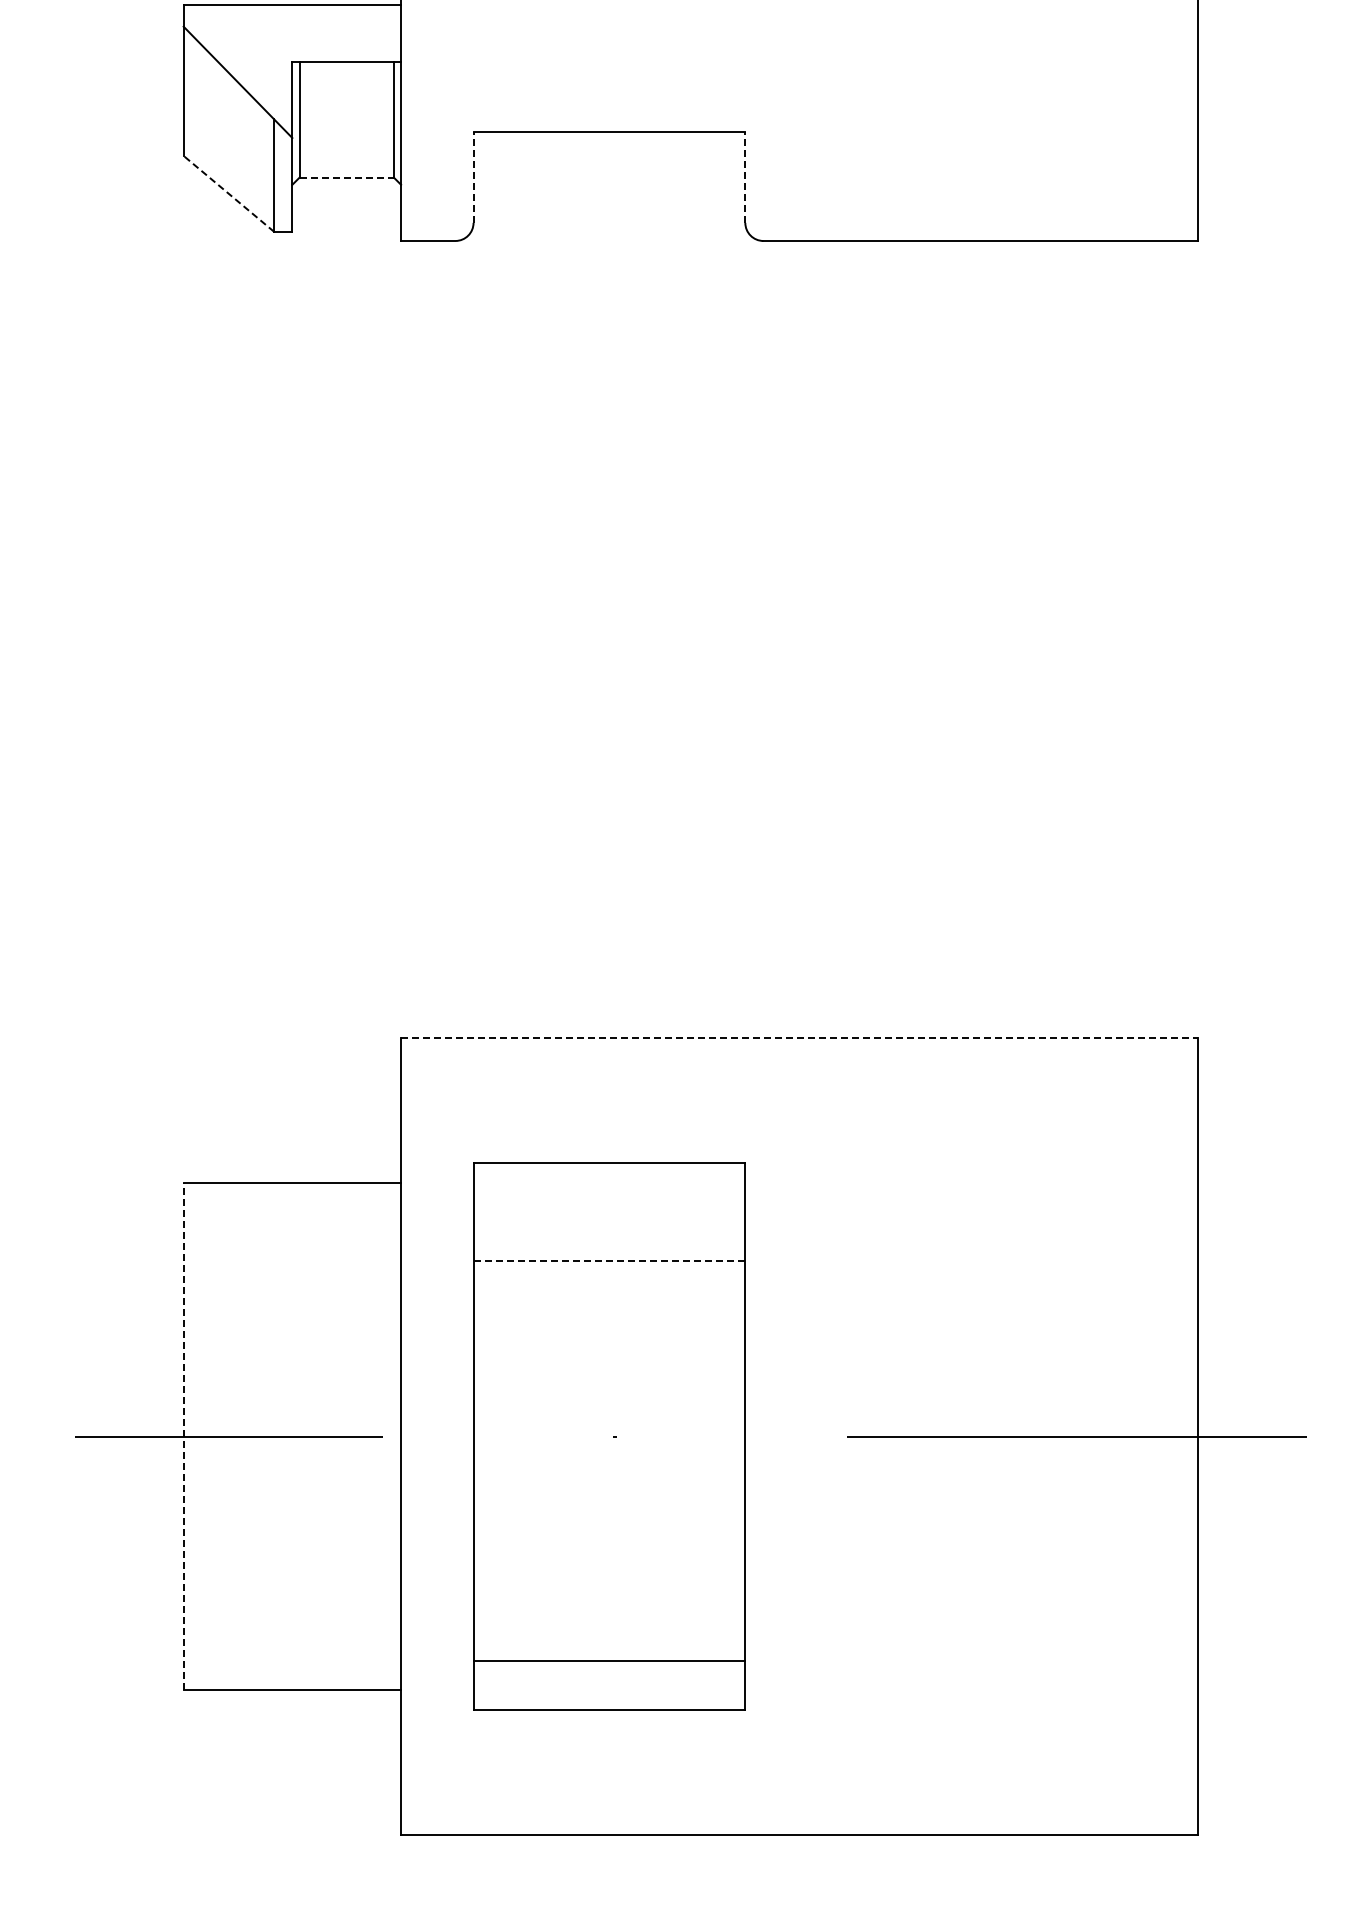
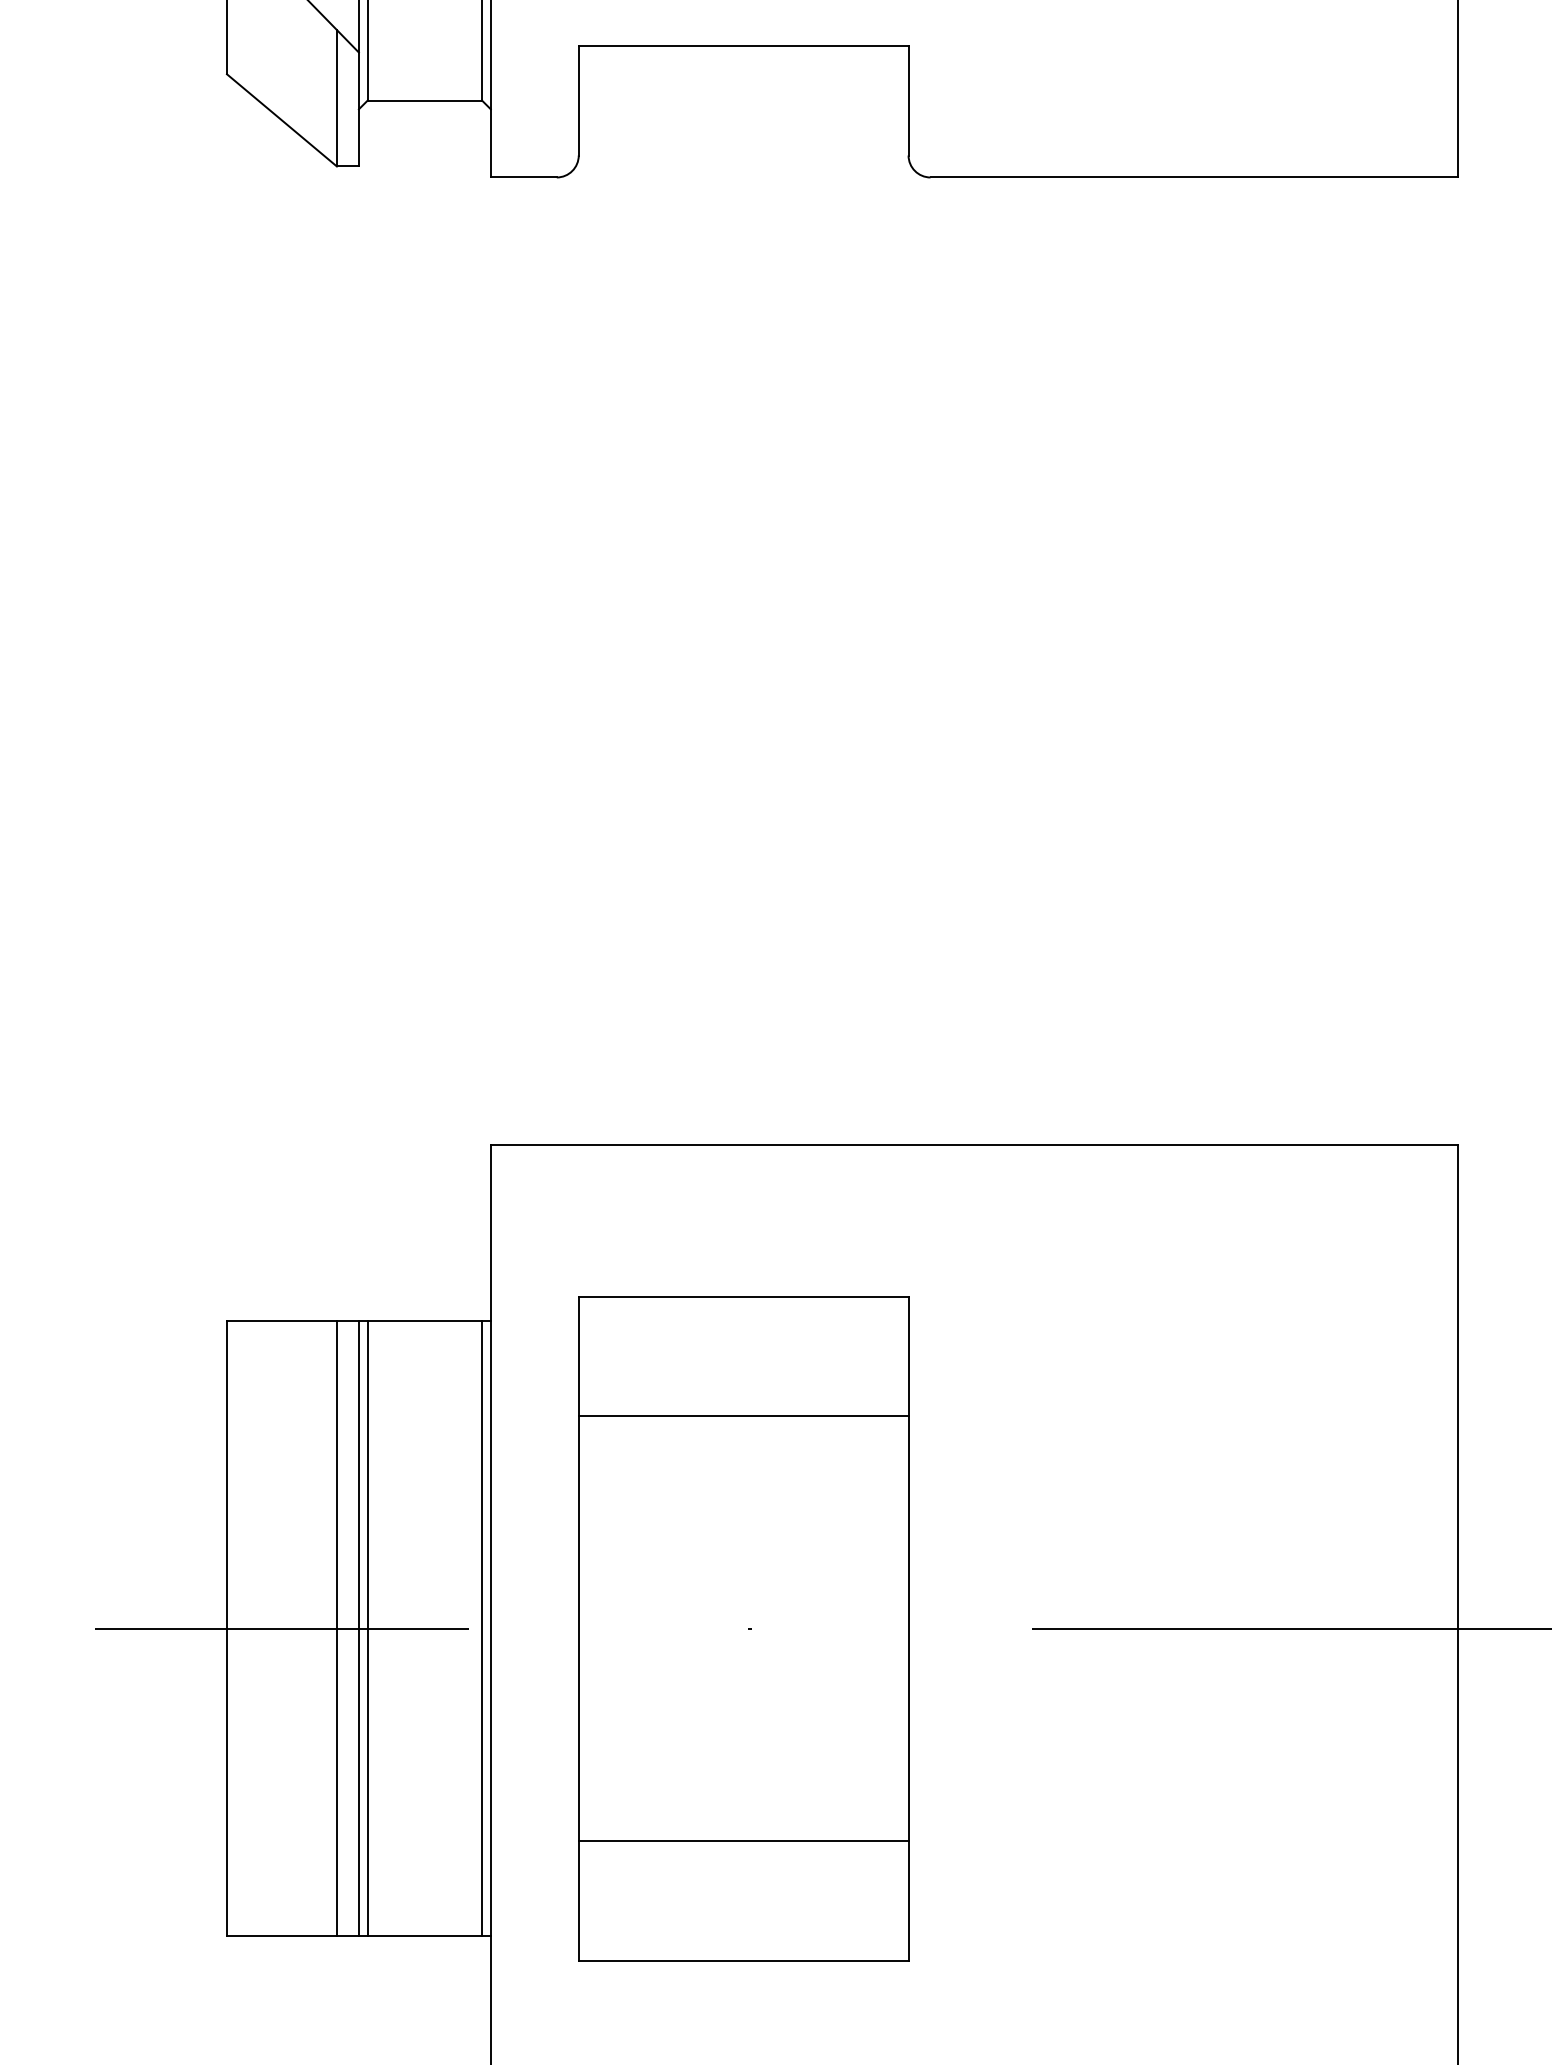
line: (347, 177) -> (425, 100), dashed -> solid
line: (473, 177) -> (578, 100), dashed -> solid
line: (745, 177) -> (908, 100), dashed -> solid
line: (228, 193) -> (281, 119), dashed -> solid
line: (799, 1038) -> (974, 1145), dashed -> solid
line: (609, 1261) -> (743, 1415), dashed -> solid
line: (183, 1436) -> (226, 1628), dashed -> solid
line: (274, 1436) -> (337, 1628), added
line: (292, 1436) -> (359, 1628), added
line: (299, 1436) -> (367, 1628), added
line: (393, 1436) -> (481, 1628), added
line: (609, 1661) -> (743, 1841), moved

